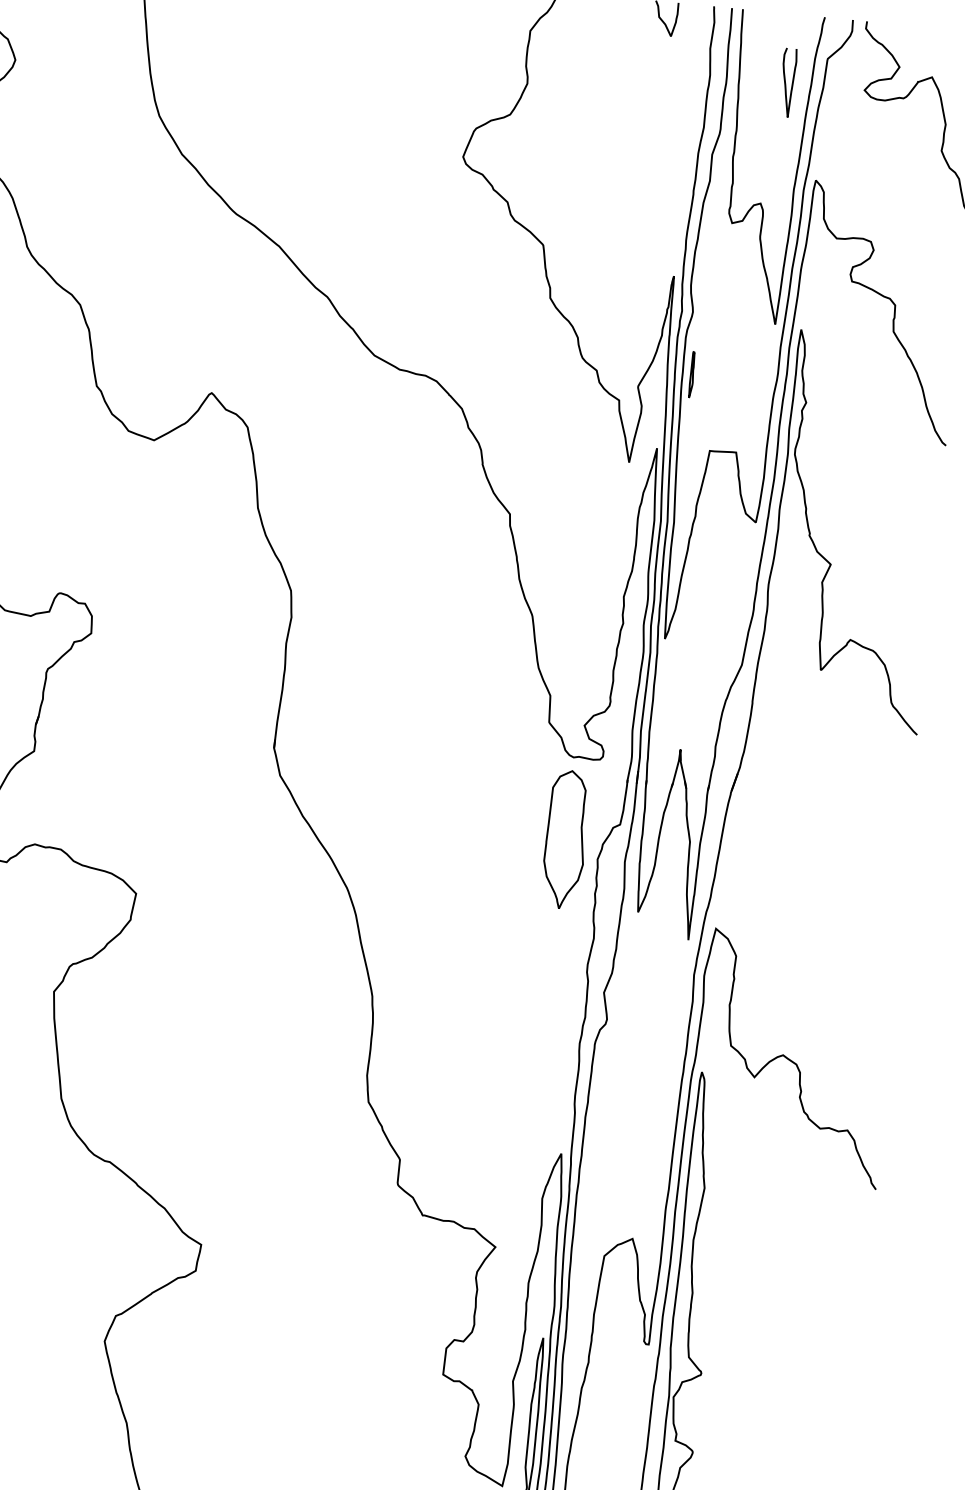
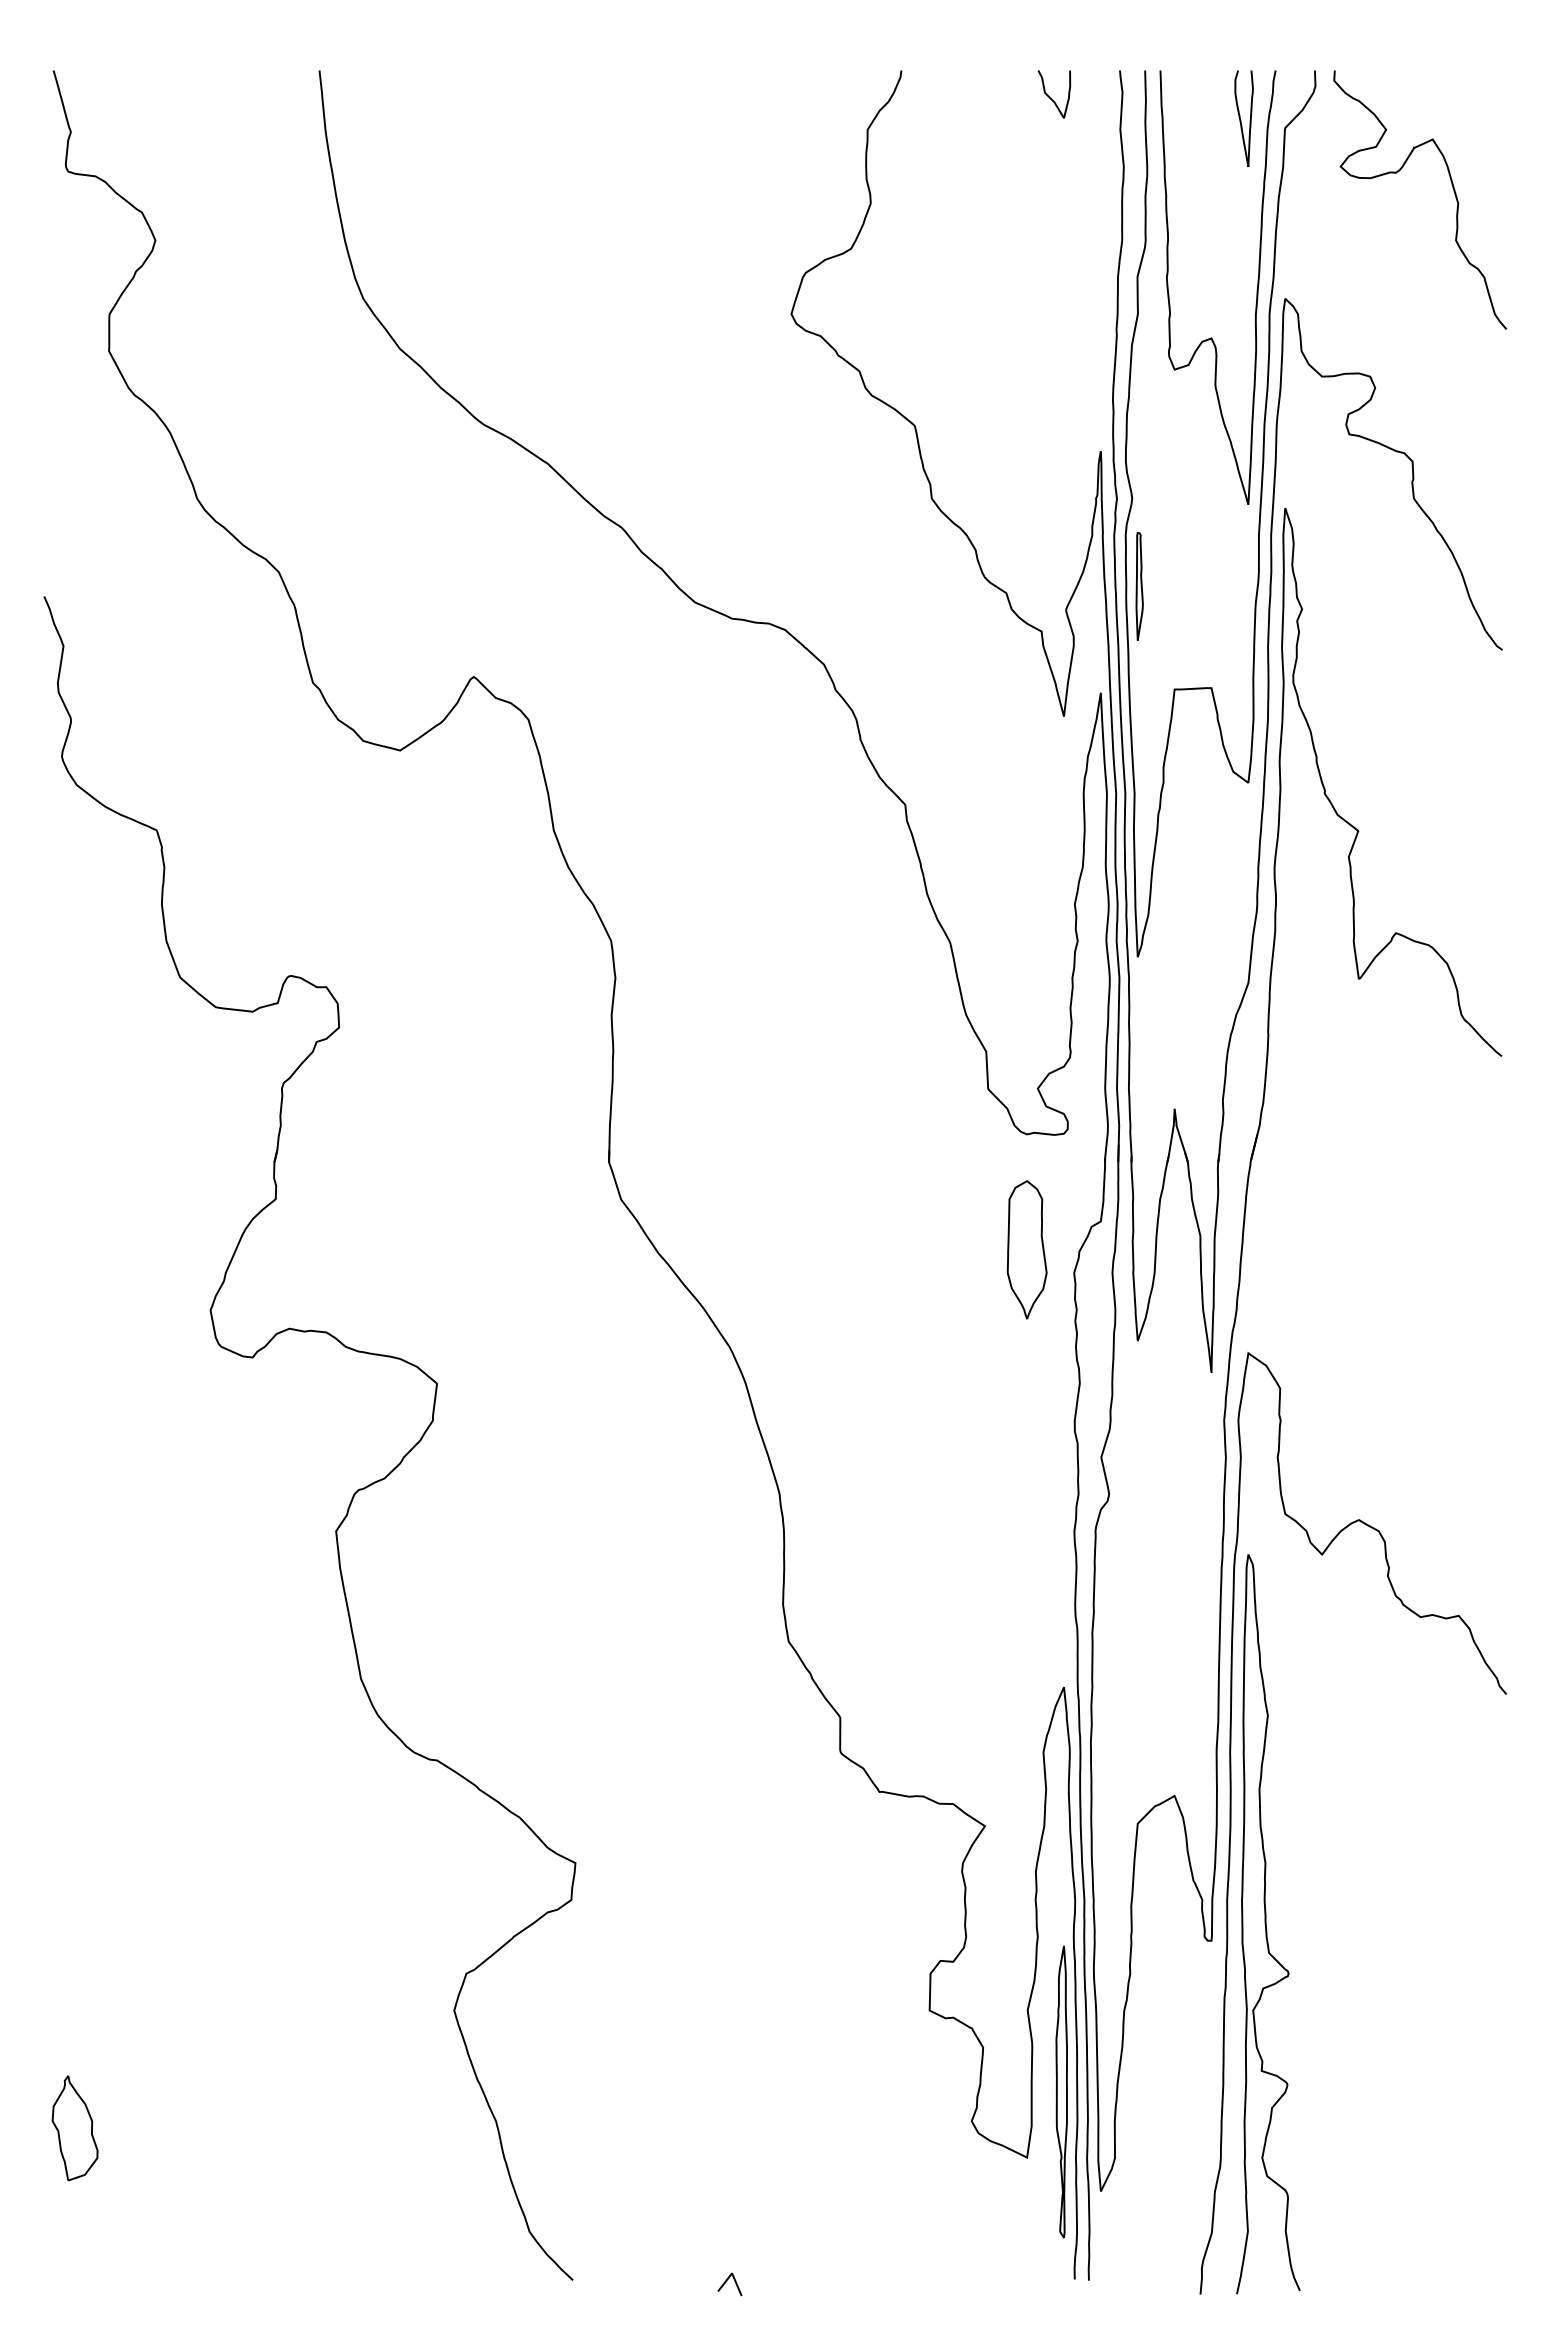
curve: (786, 83) -> (1241, 119), moved
part: (692, 374) -> (1139, 585), size x1.67
part: (565, 839) -> (1026, 1249), size x0.71

